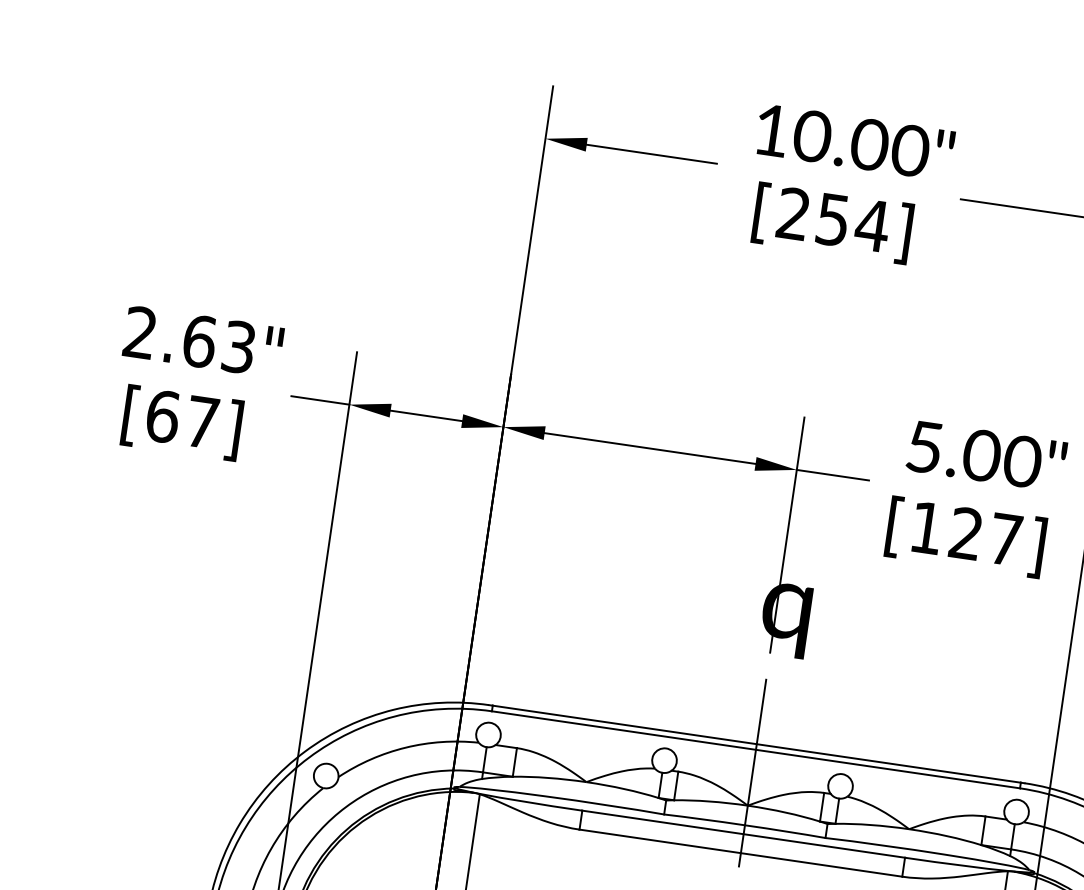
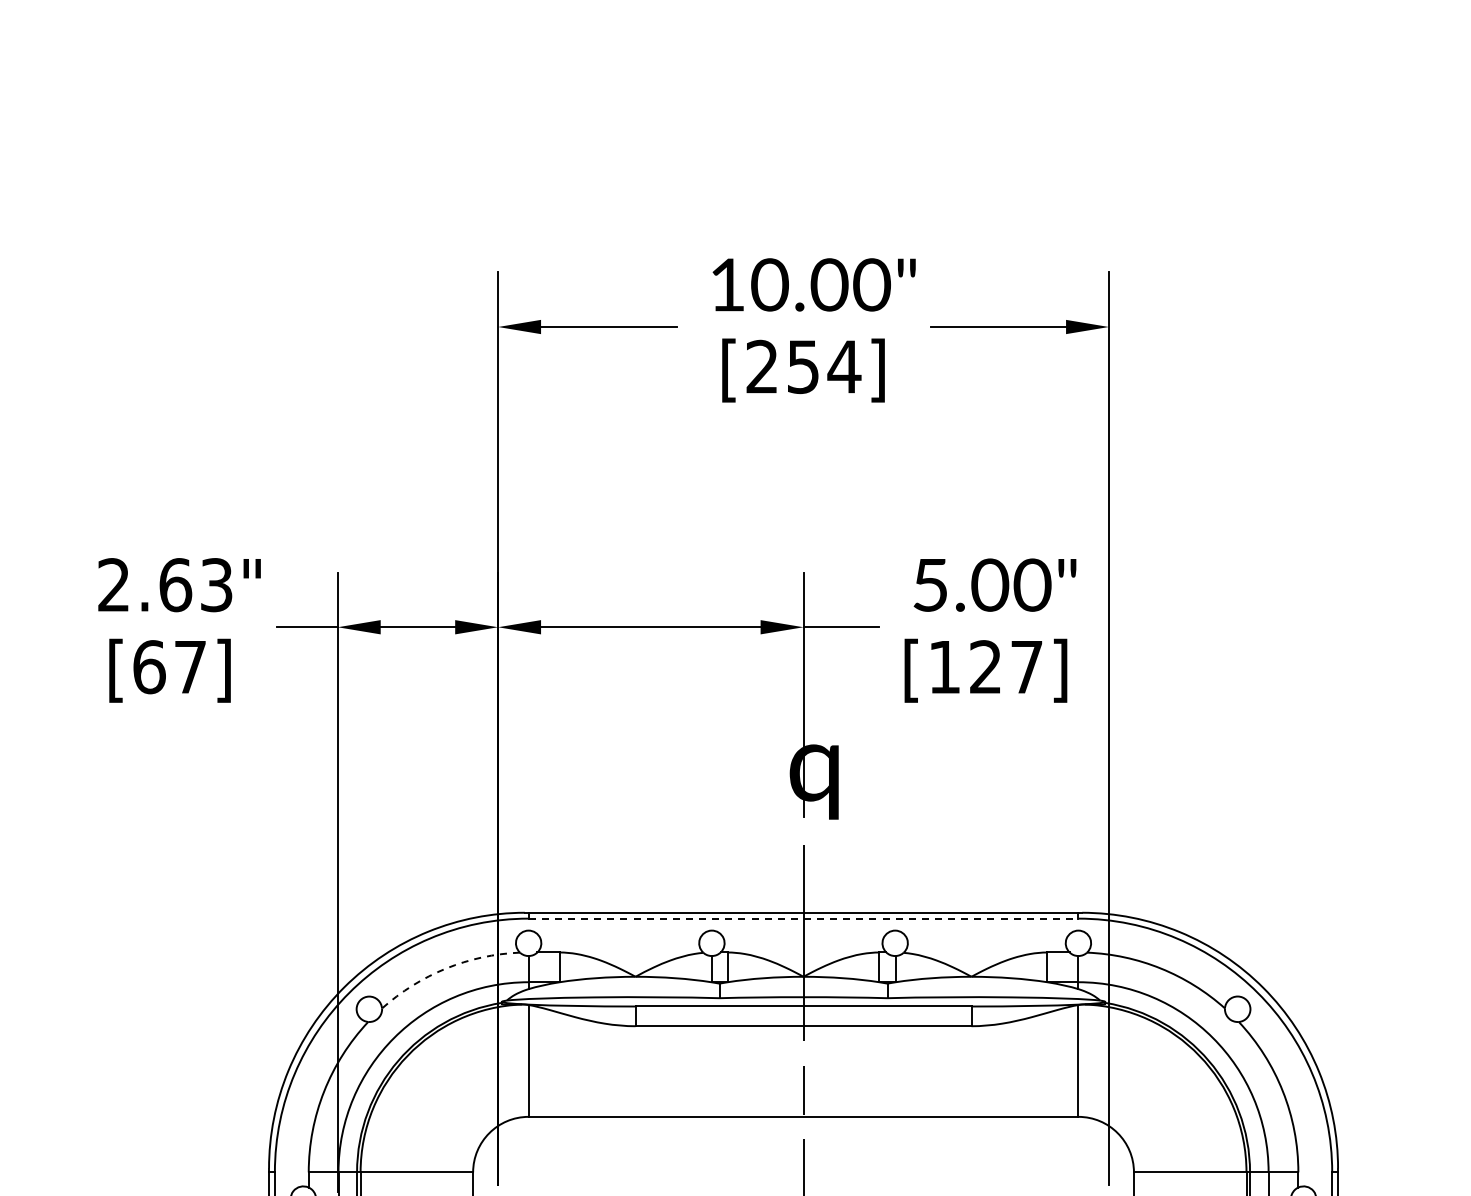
arc: (406, 747) -> (446, 968), solid -> dashed
line: (755, 749) -> (803, 918), solid -> dashed

